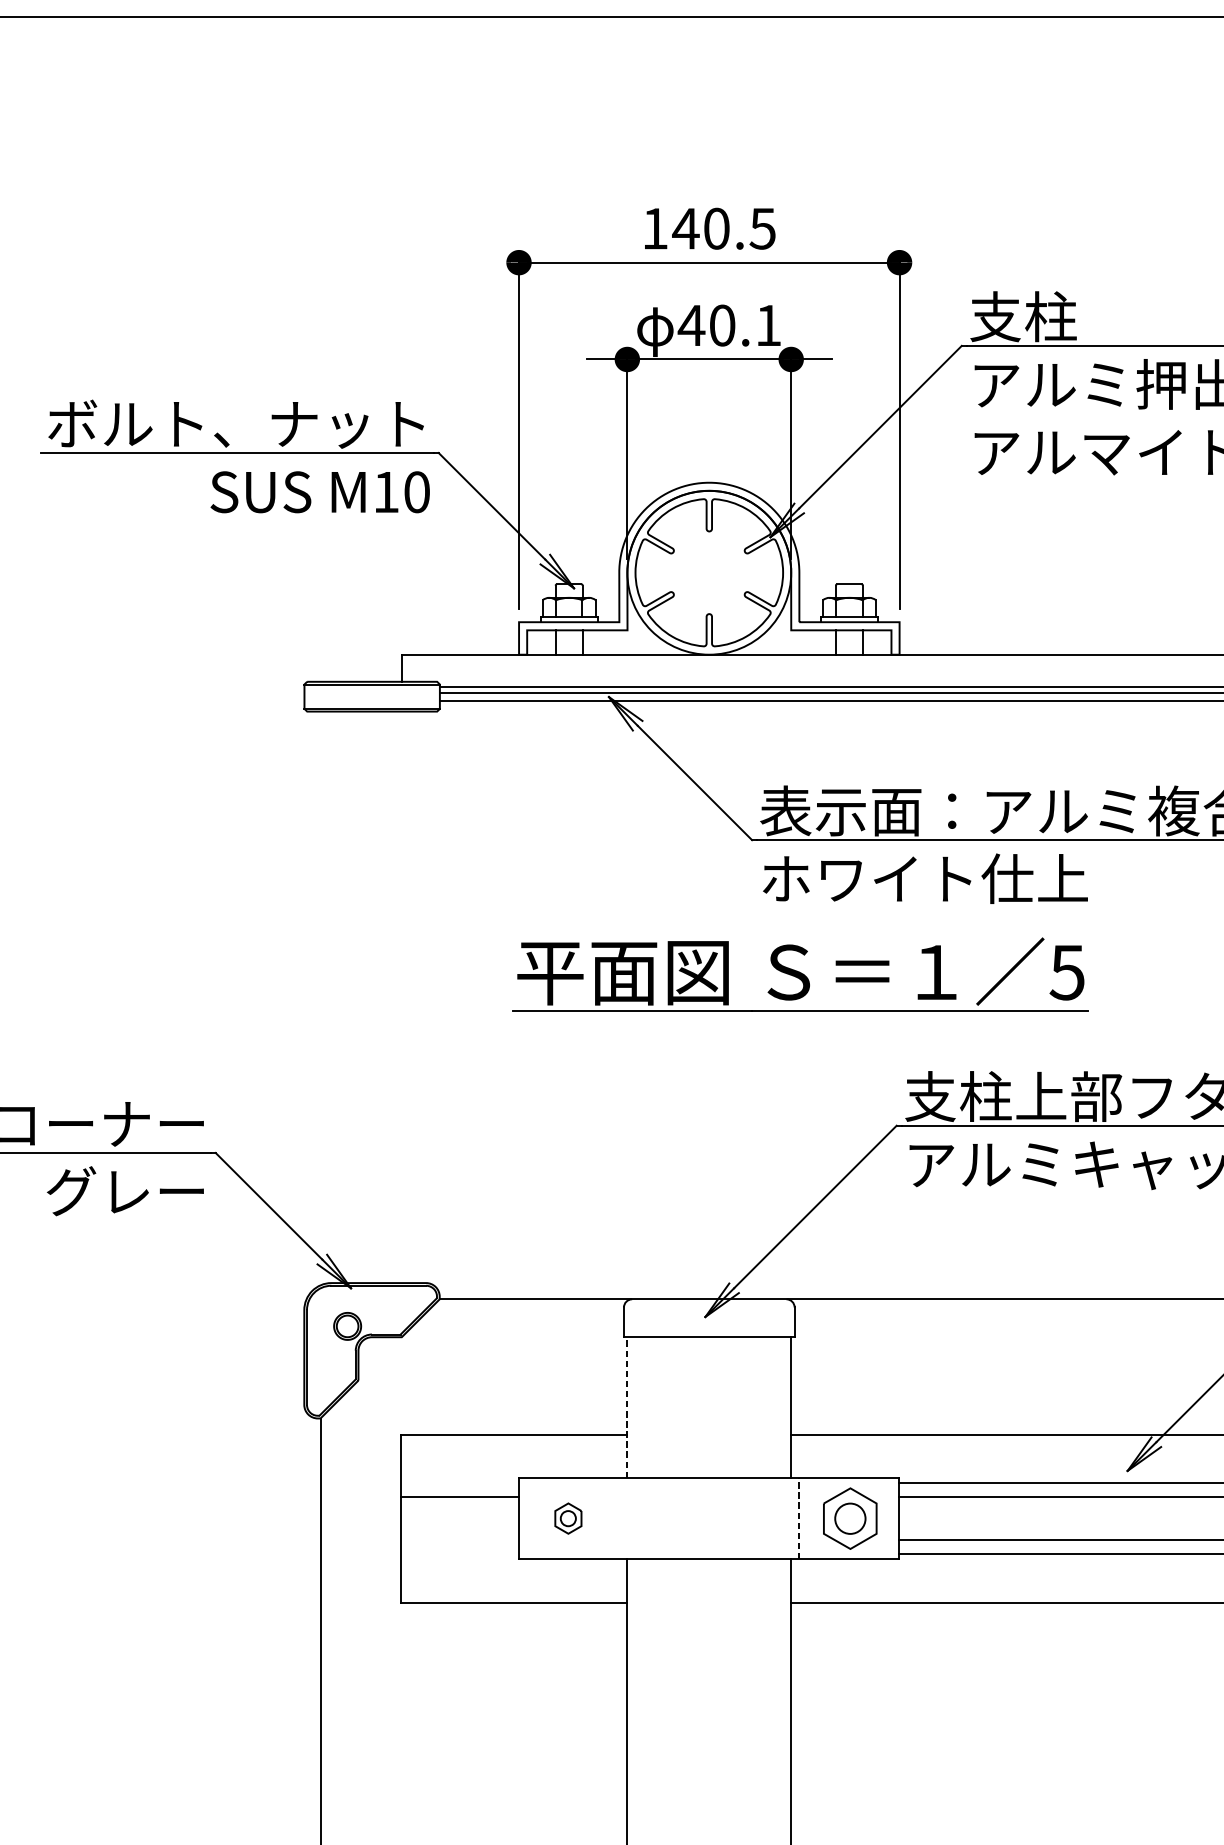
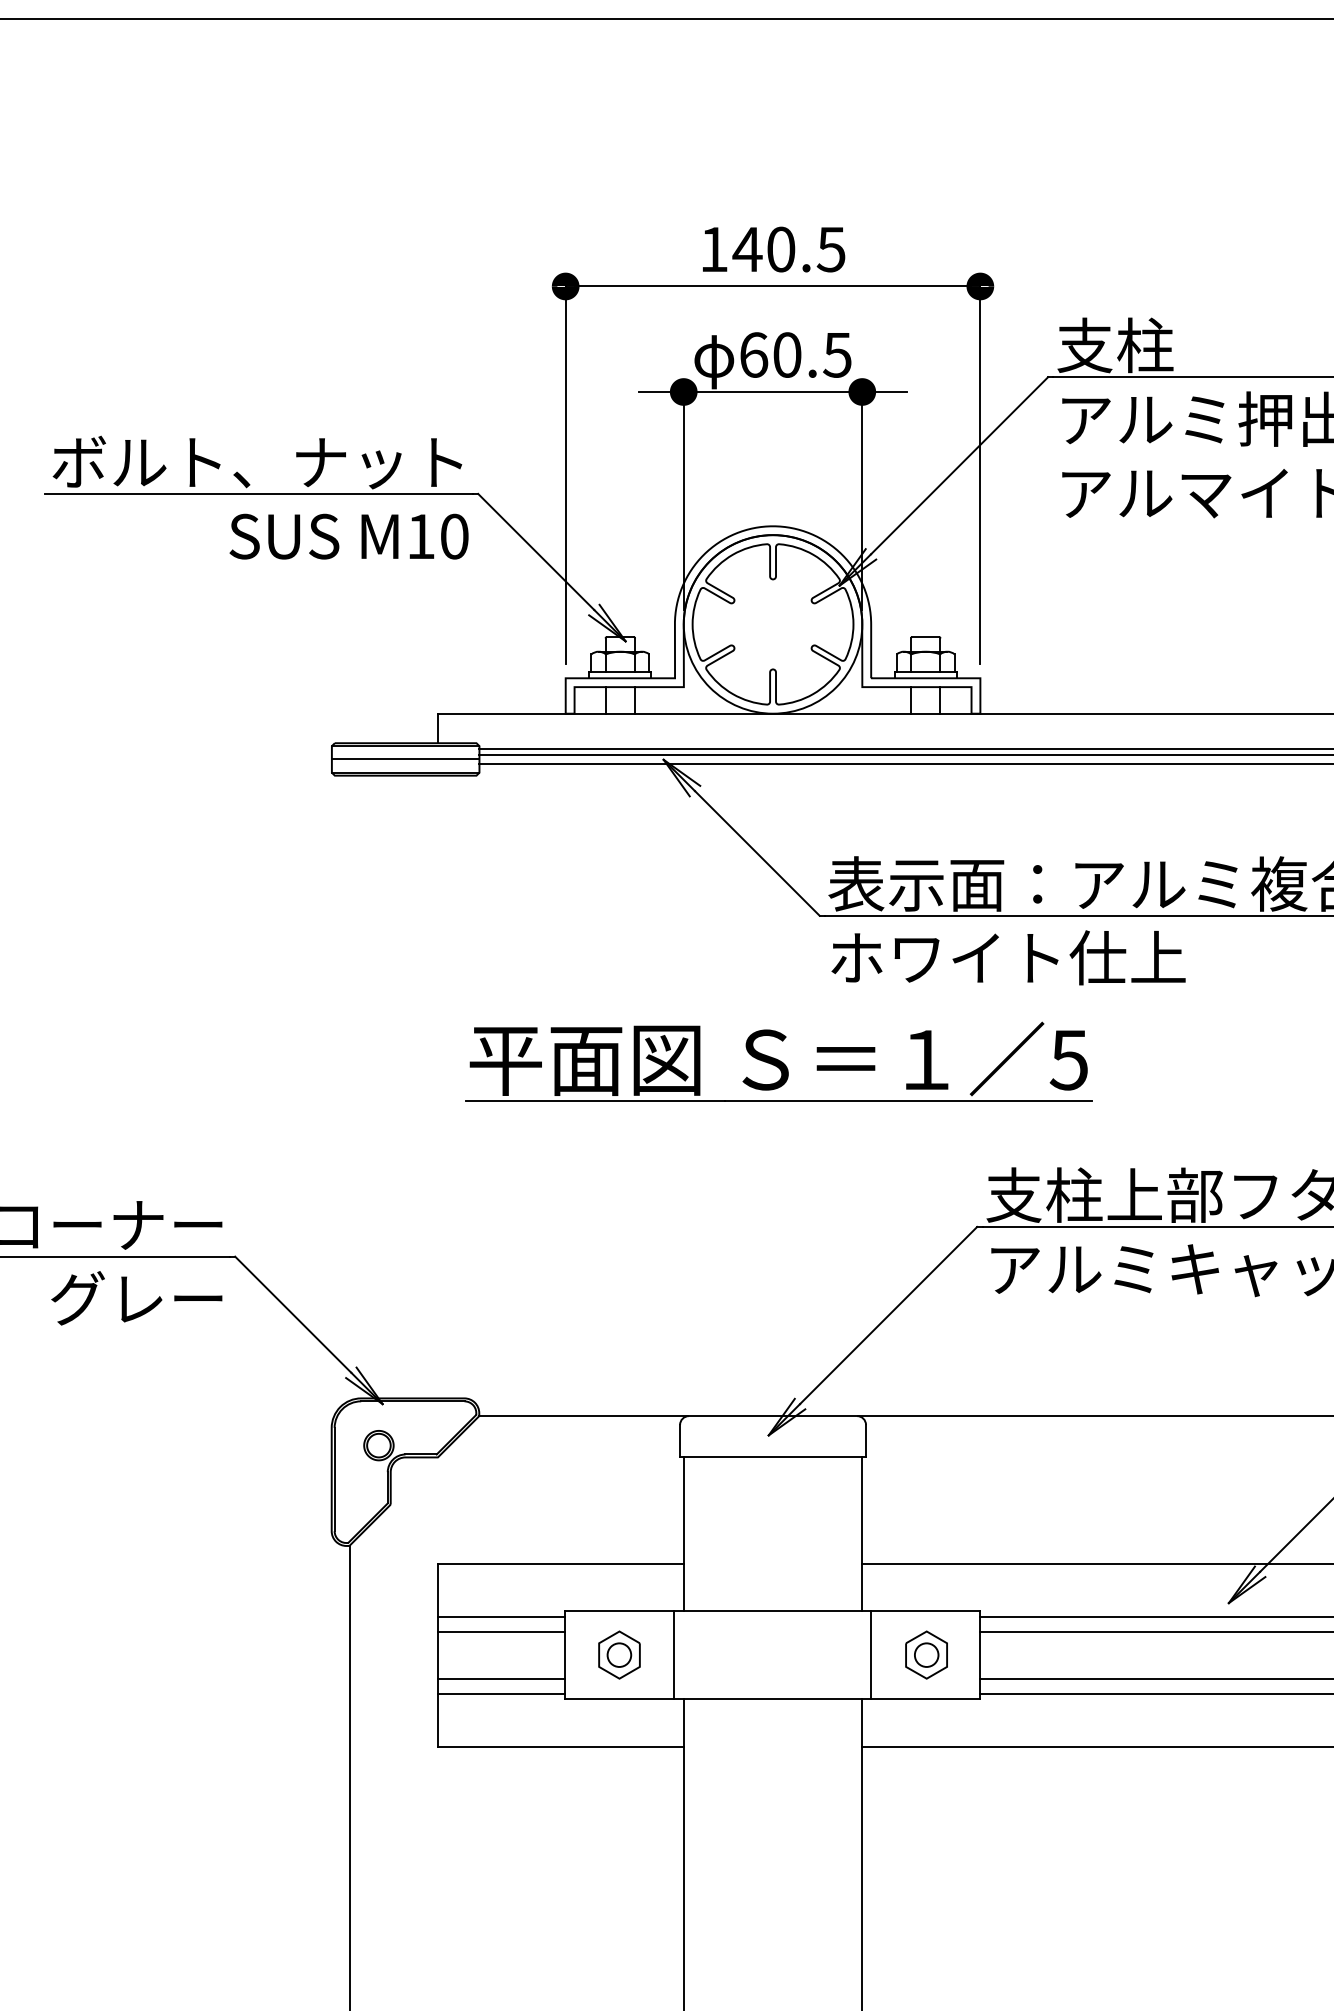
text: (729, 325) -> (794, 354), 40.1 -> 60.5
line: (372, 696) -> (405, 759), added
part: (800, 973) -> (778, 1061), moved
line: (627, 1407) -> (683, 1534), dashed -> solid
line: (460, 1483) -> (501, 1616), added
part: (568, 1518) -> (619, 1654), size x1.43
line: (617, 1518) -> (673, 1654), added
line: (799, 1518) -> (871, 1654), dashed -> solid
part: (850, 1518) -> (926, 1654), size x0.71
line: (460, 1540) -> (501, 1678), added
line: (460, 1553) -> (501, 1693), added

